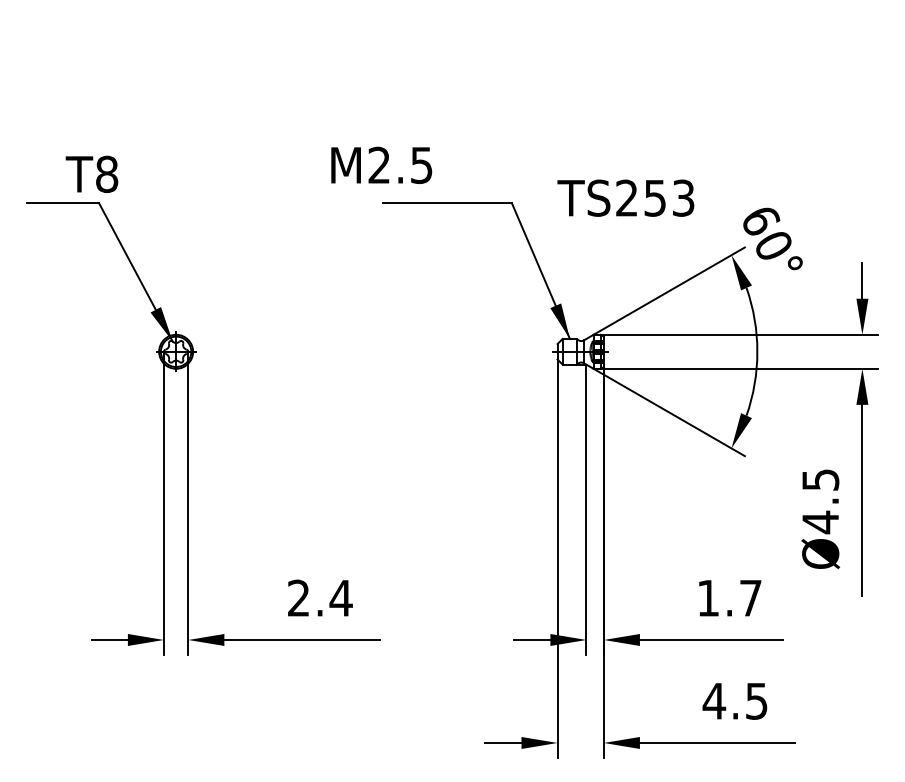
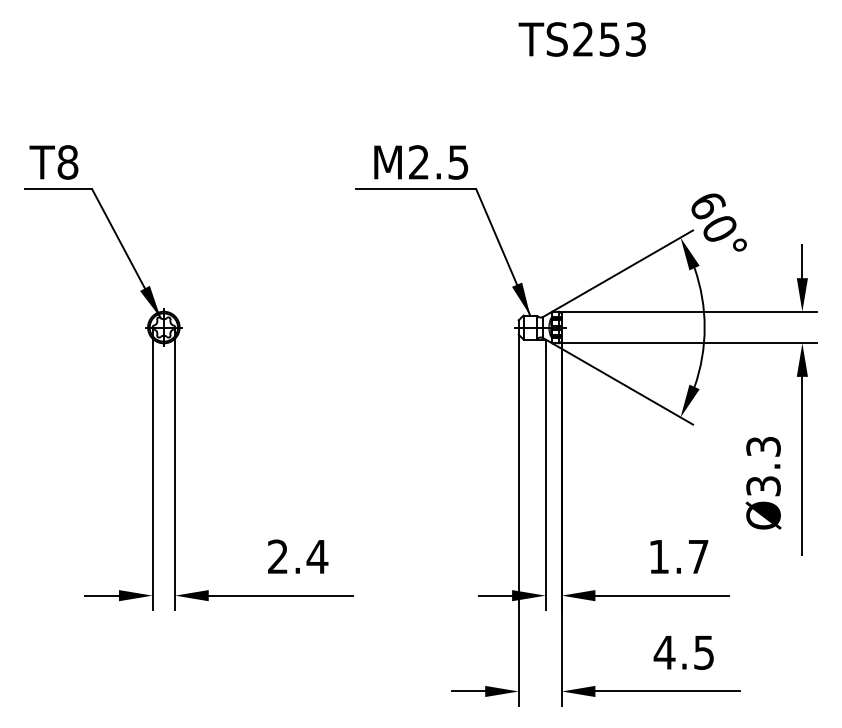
text: (381, 164) -> (421, 161), moved
text: (91, 173) -> (53, 161), moved
text: (625, 197) -> (581, 38), moved
text: (820, 501) -> (763, 466), Ø4.5 -> Ø3.3

